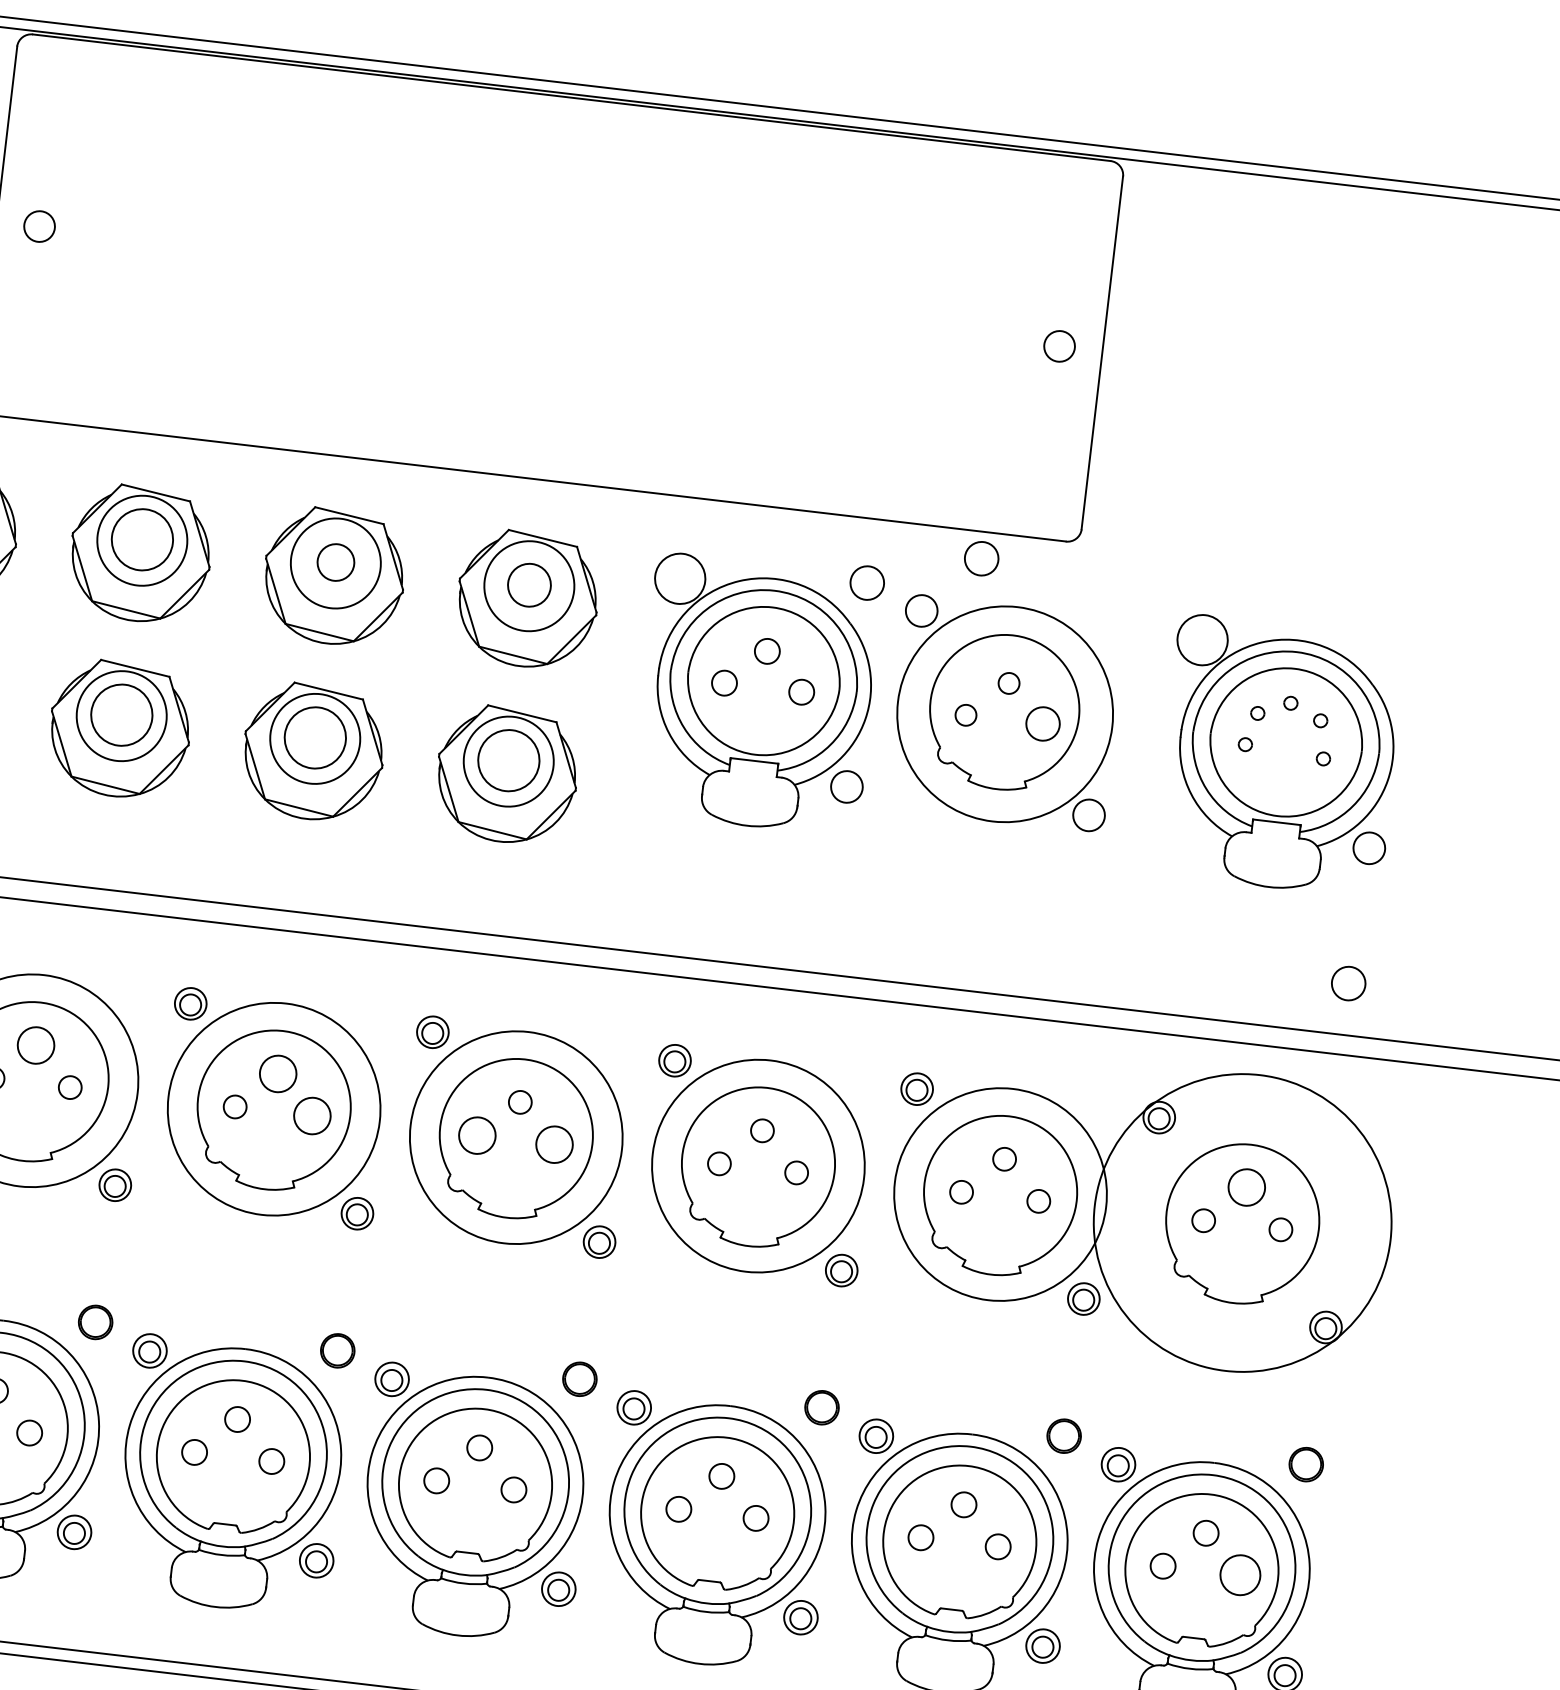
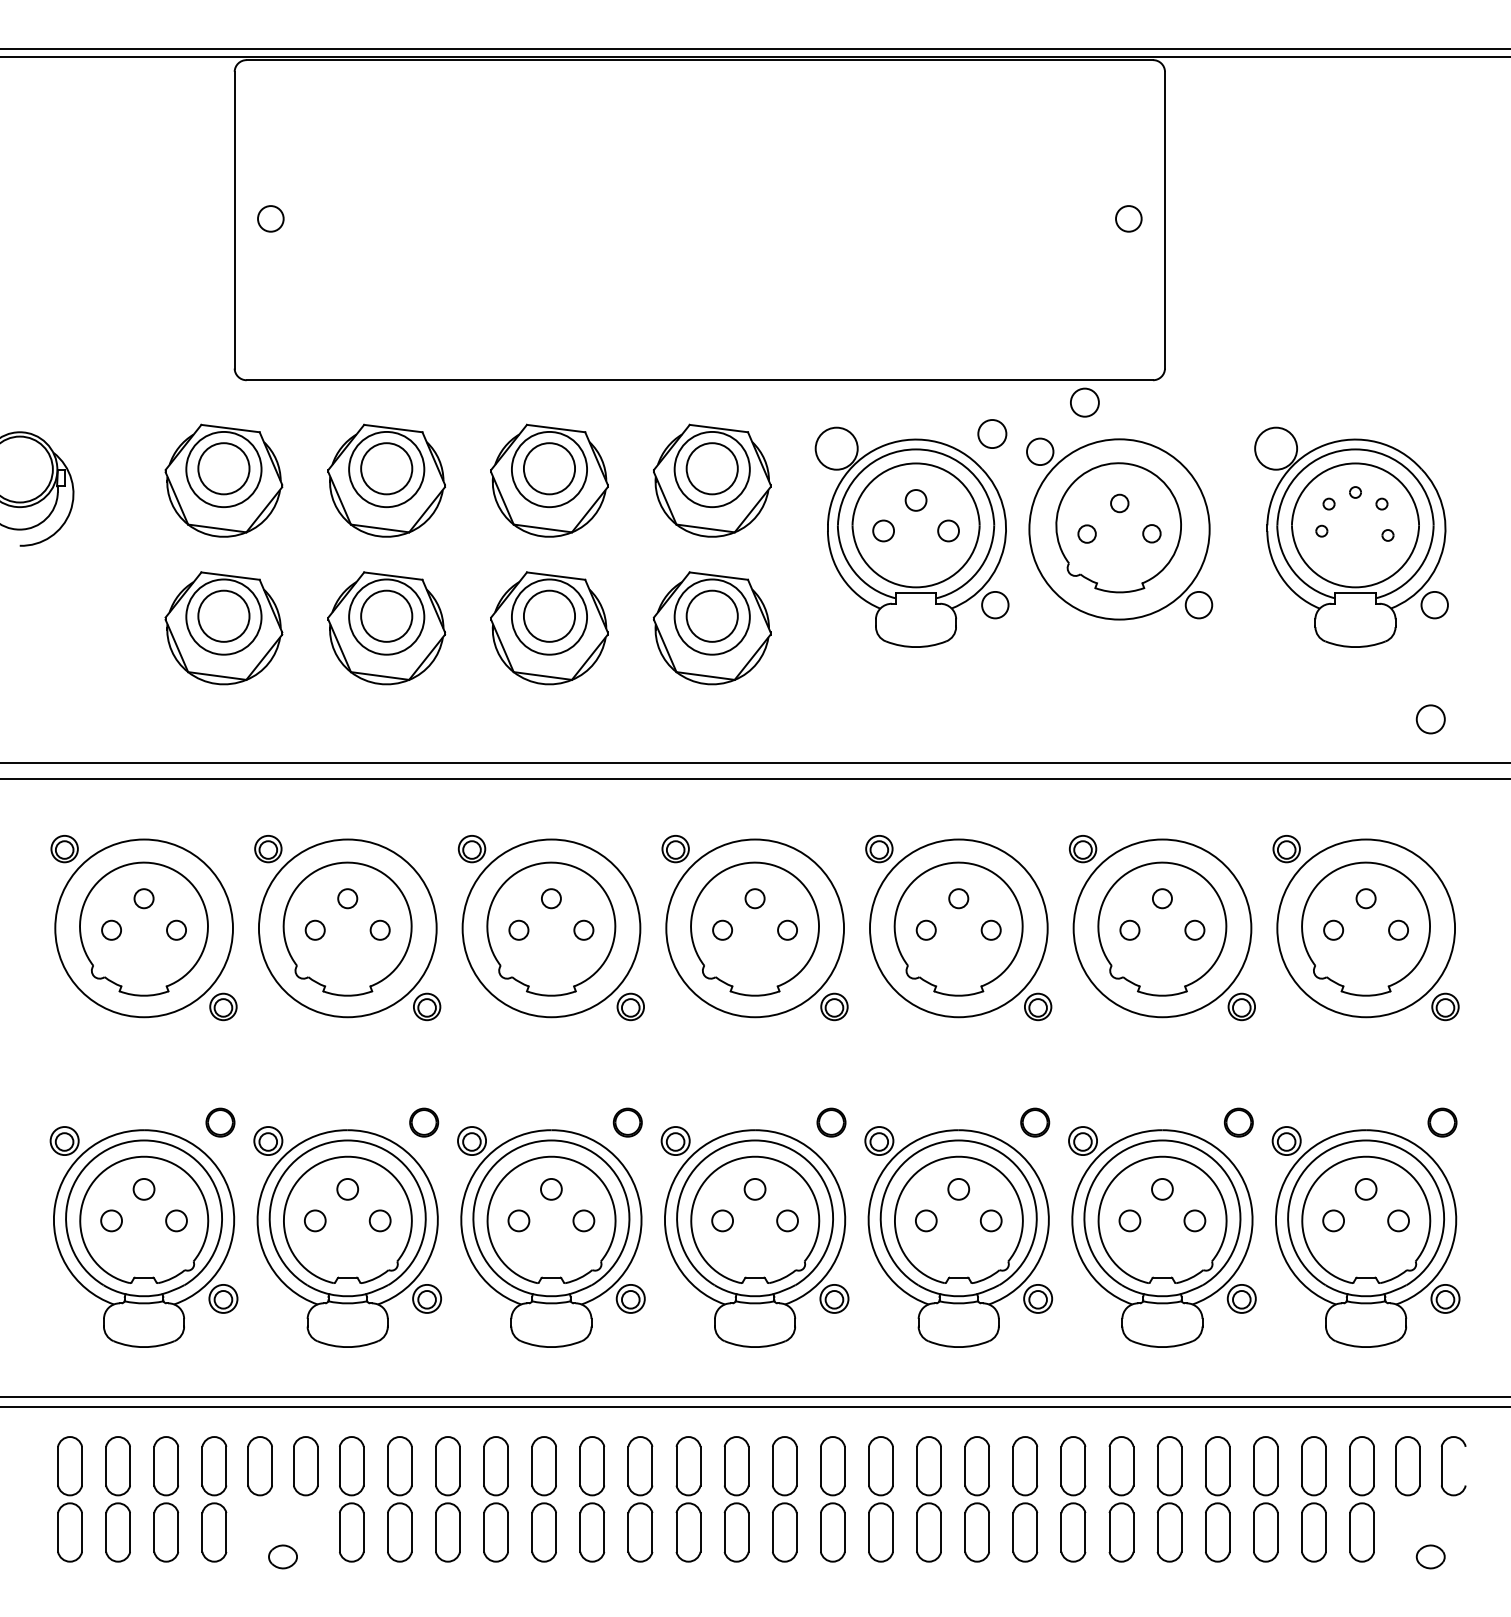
circle: (336, 562) -> (549, 468), size x1.67
circle: (528, 584) -> (711, 468), size x1.43
circle: (1042, 723) -> (1151, 533), size x0.62
circle: (35, 1045) -> (347, 898), size x0.62
circle: (277, 1073) -> (550, 898), size x0.62
circle: (312, 1115) -> (583, 929), size x0.62
circle: (477, 1134) -> (722, 929), size x0.62
circle: (554, 1143) -> (787, 929), size x0.62
circle: (1246, 1187) -> (1365, 898), size x0.62
circle: (1243, 1223) -> (1366, 928), size x0.71
circle: (1240, 1574) -> (1398, 1220), size x0.62

